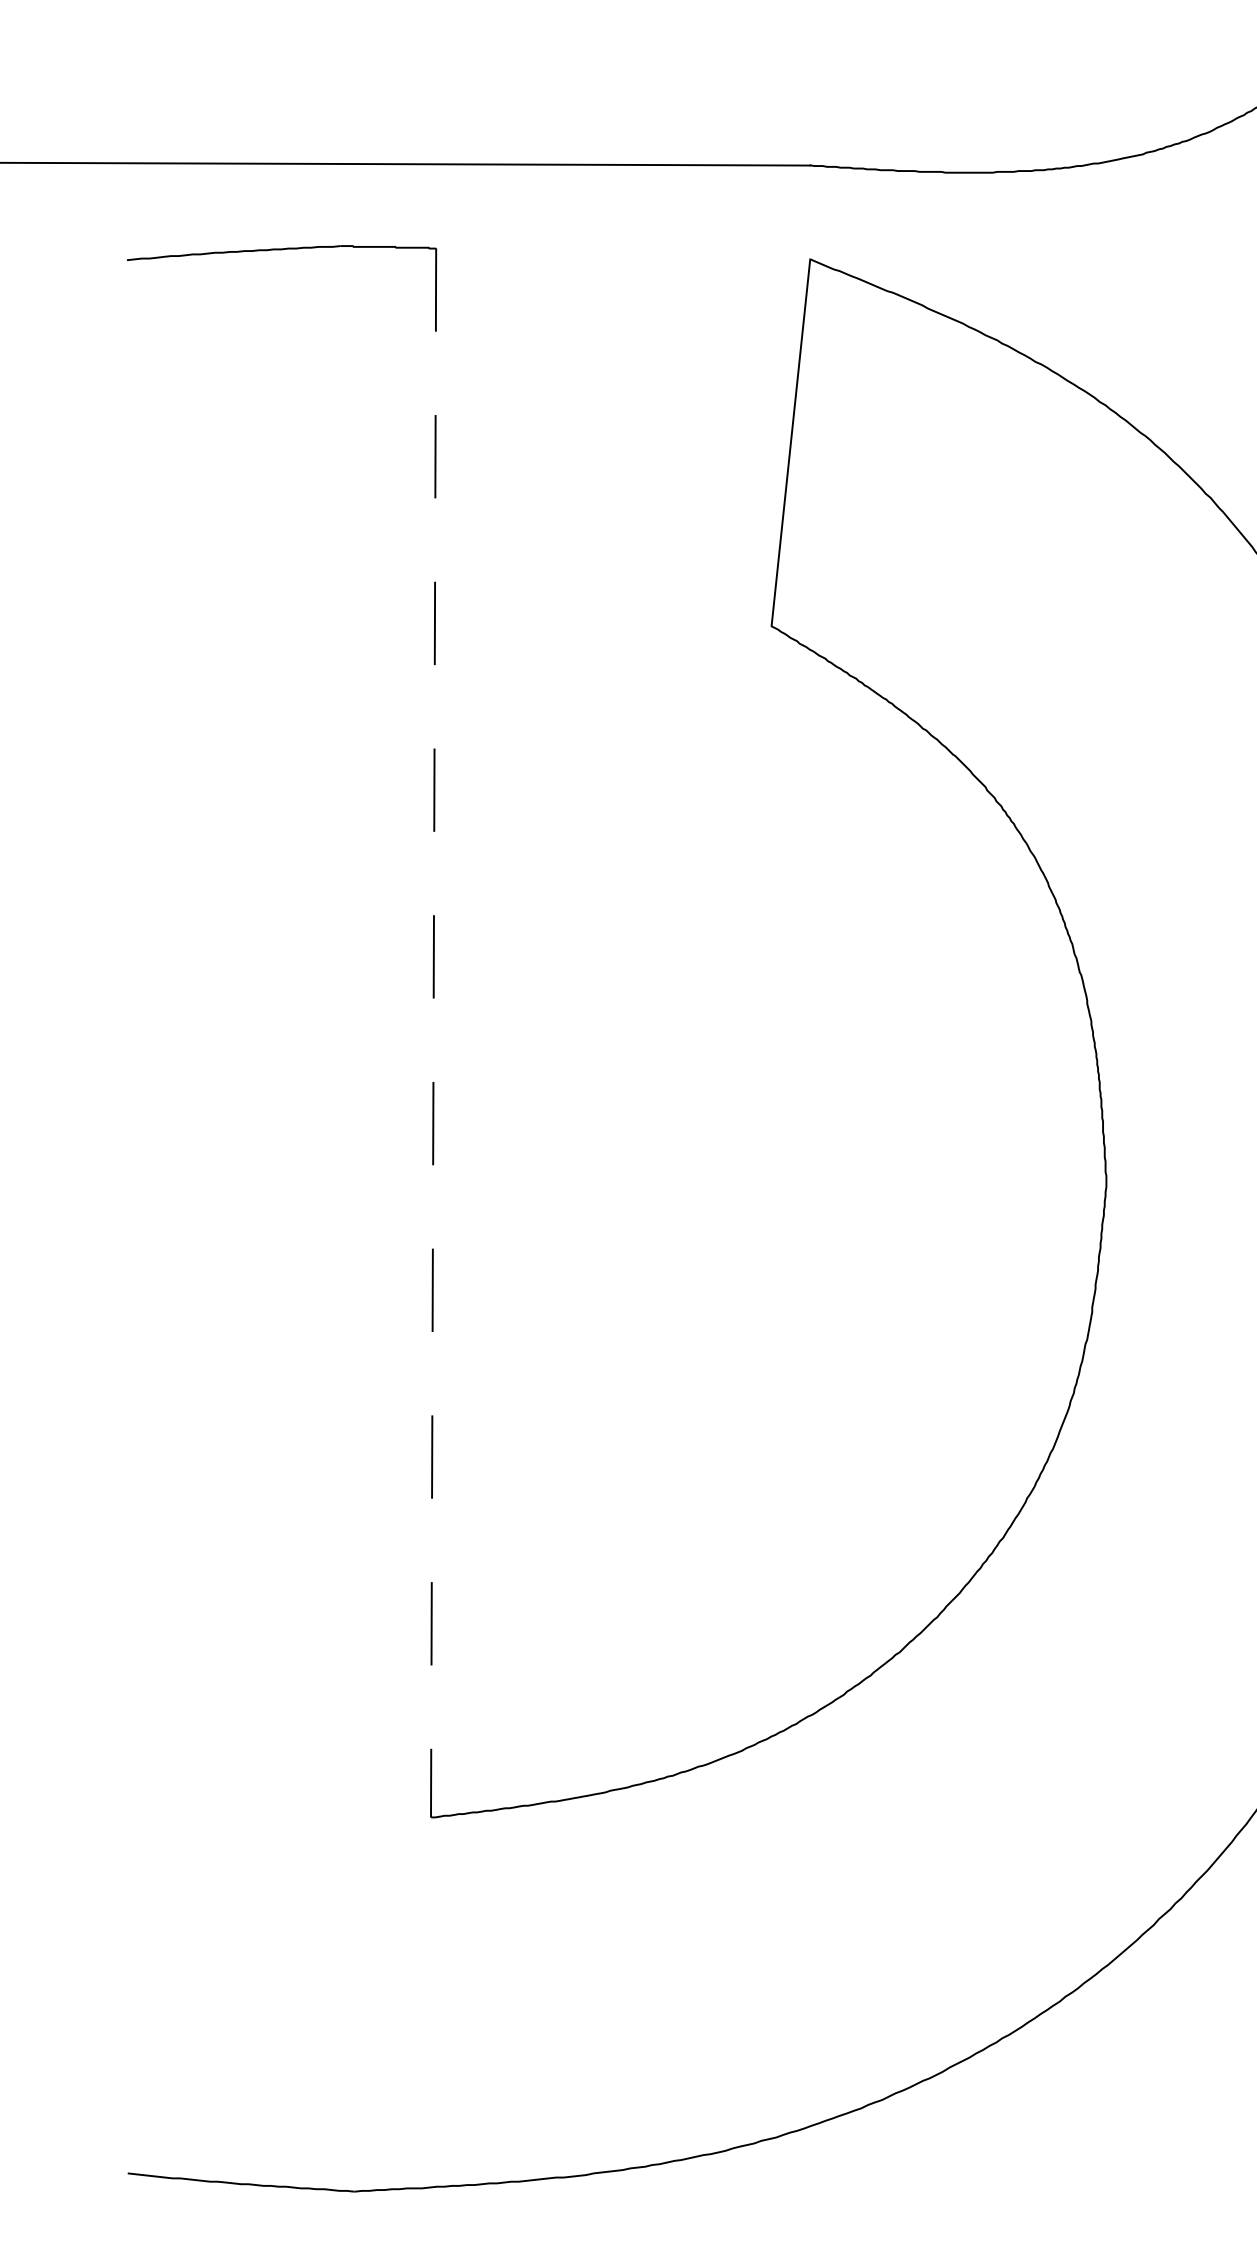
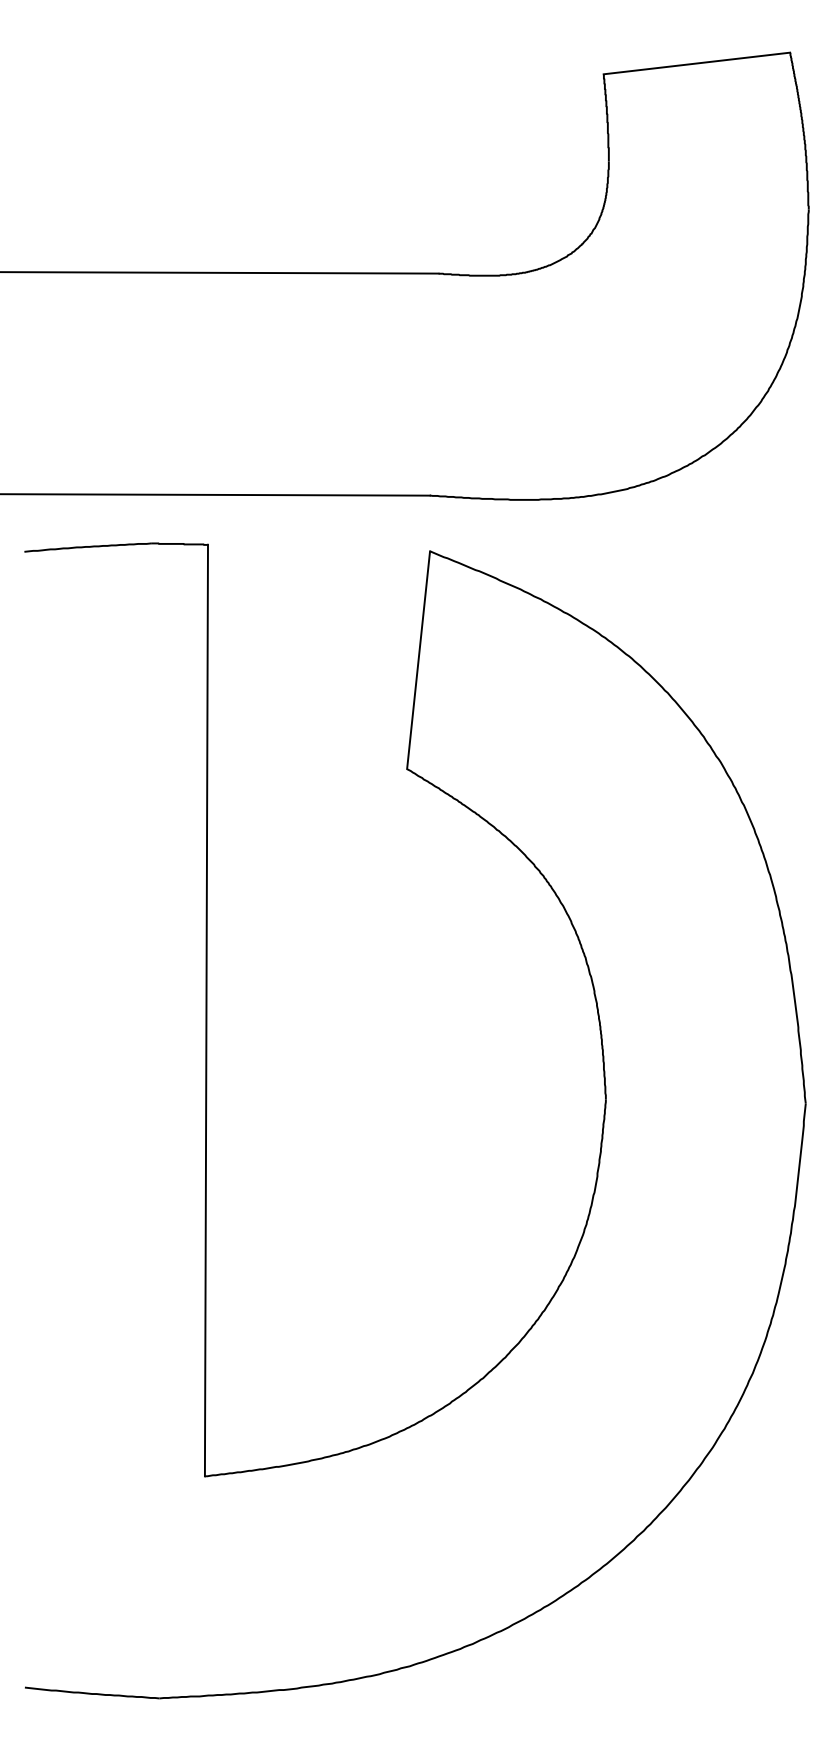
line: (433, 1032) -> (206, 1010), dashed -> solid

